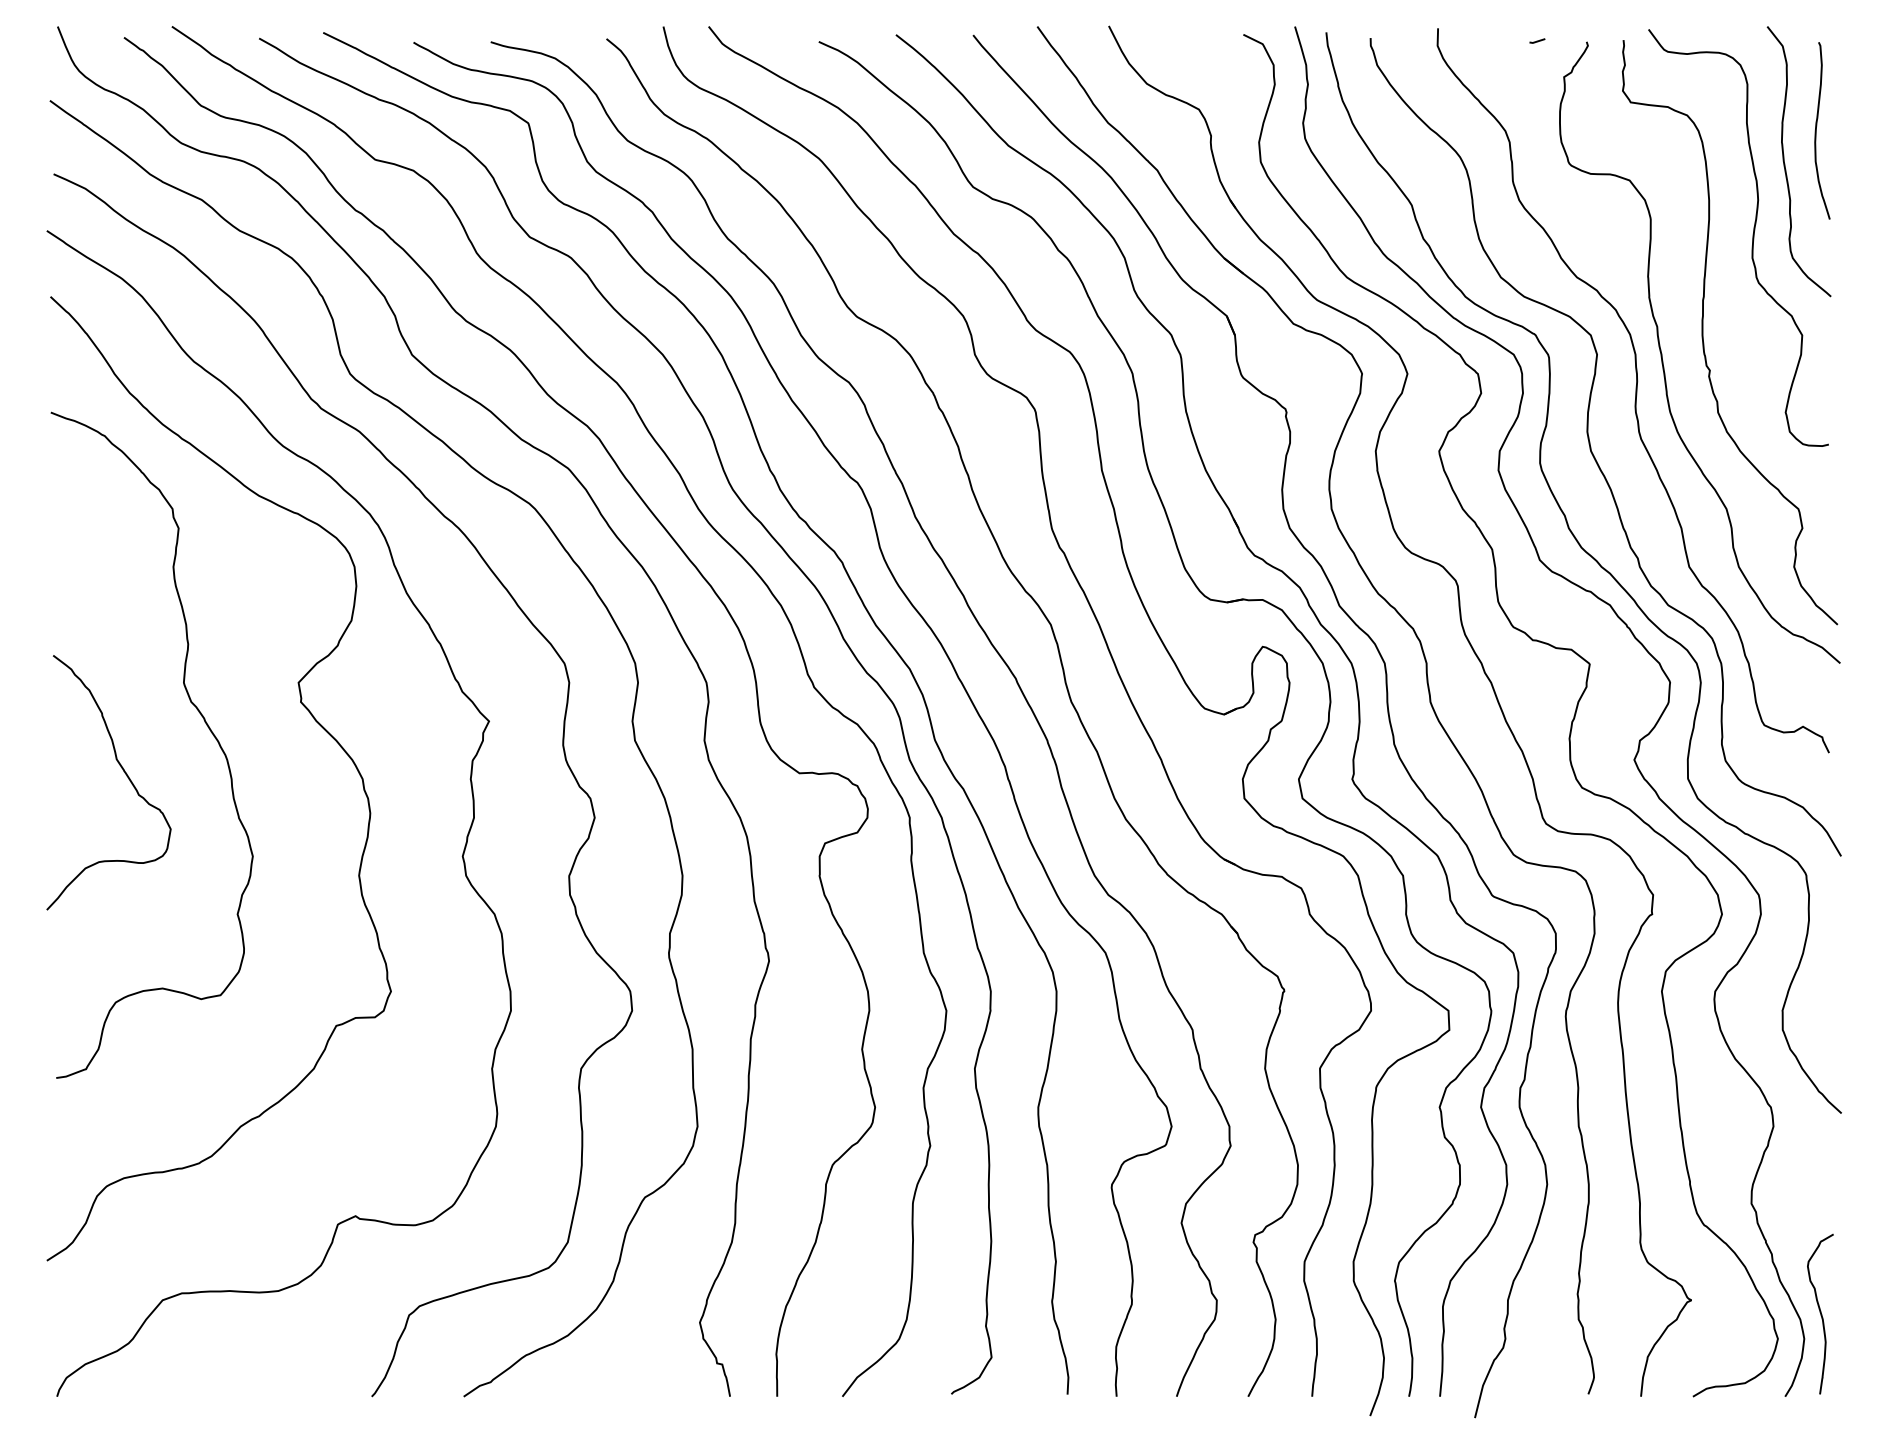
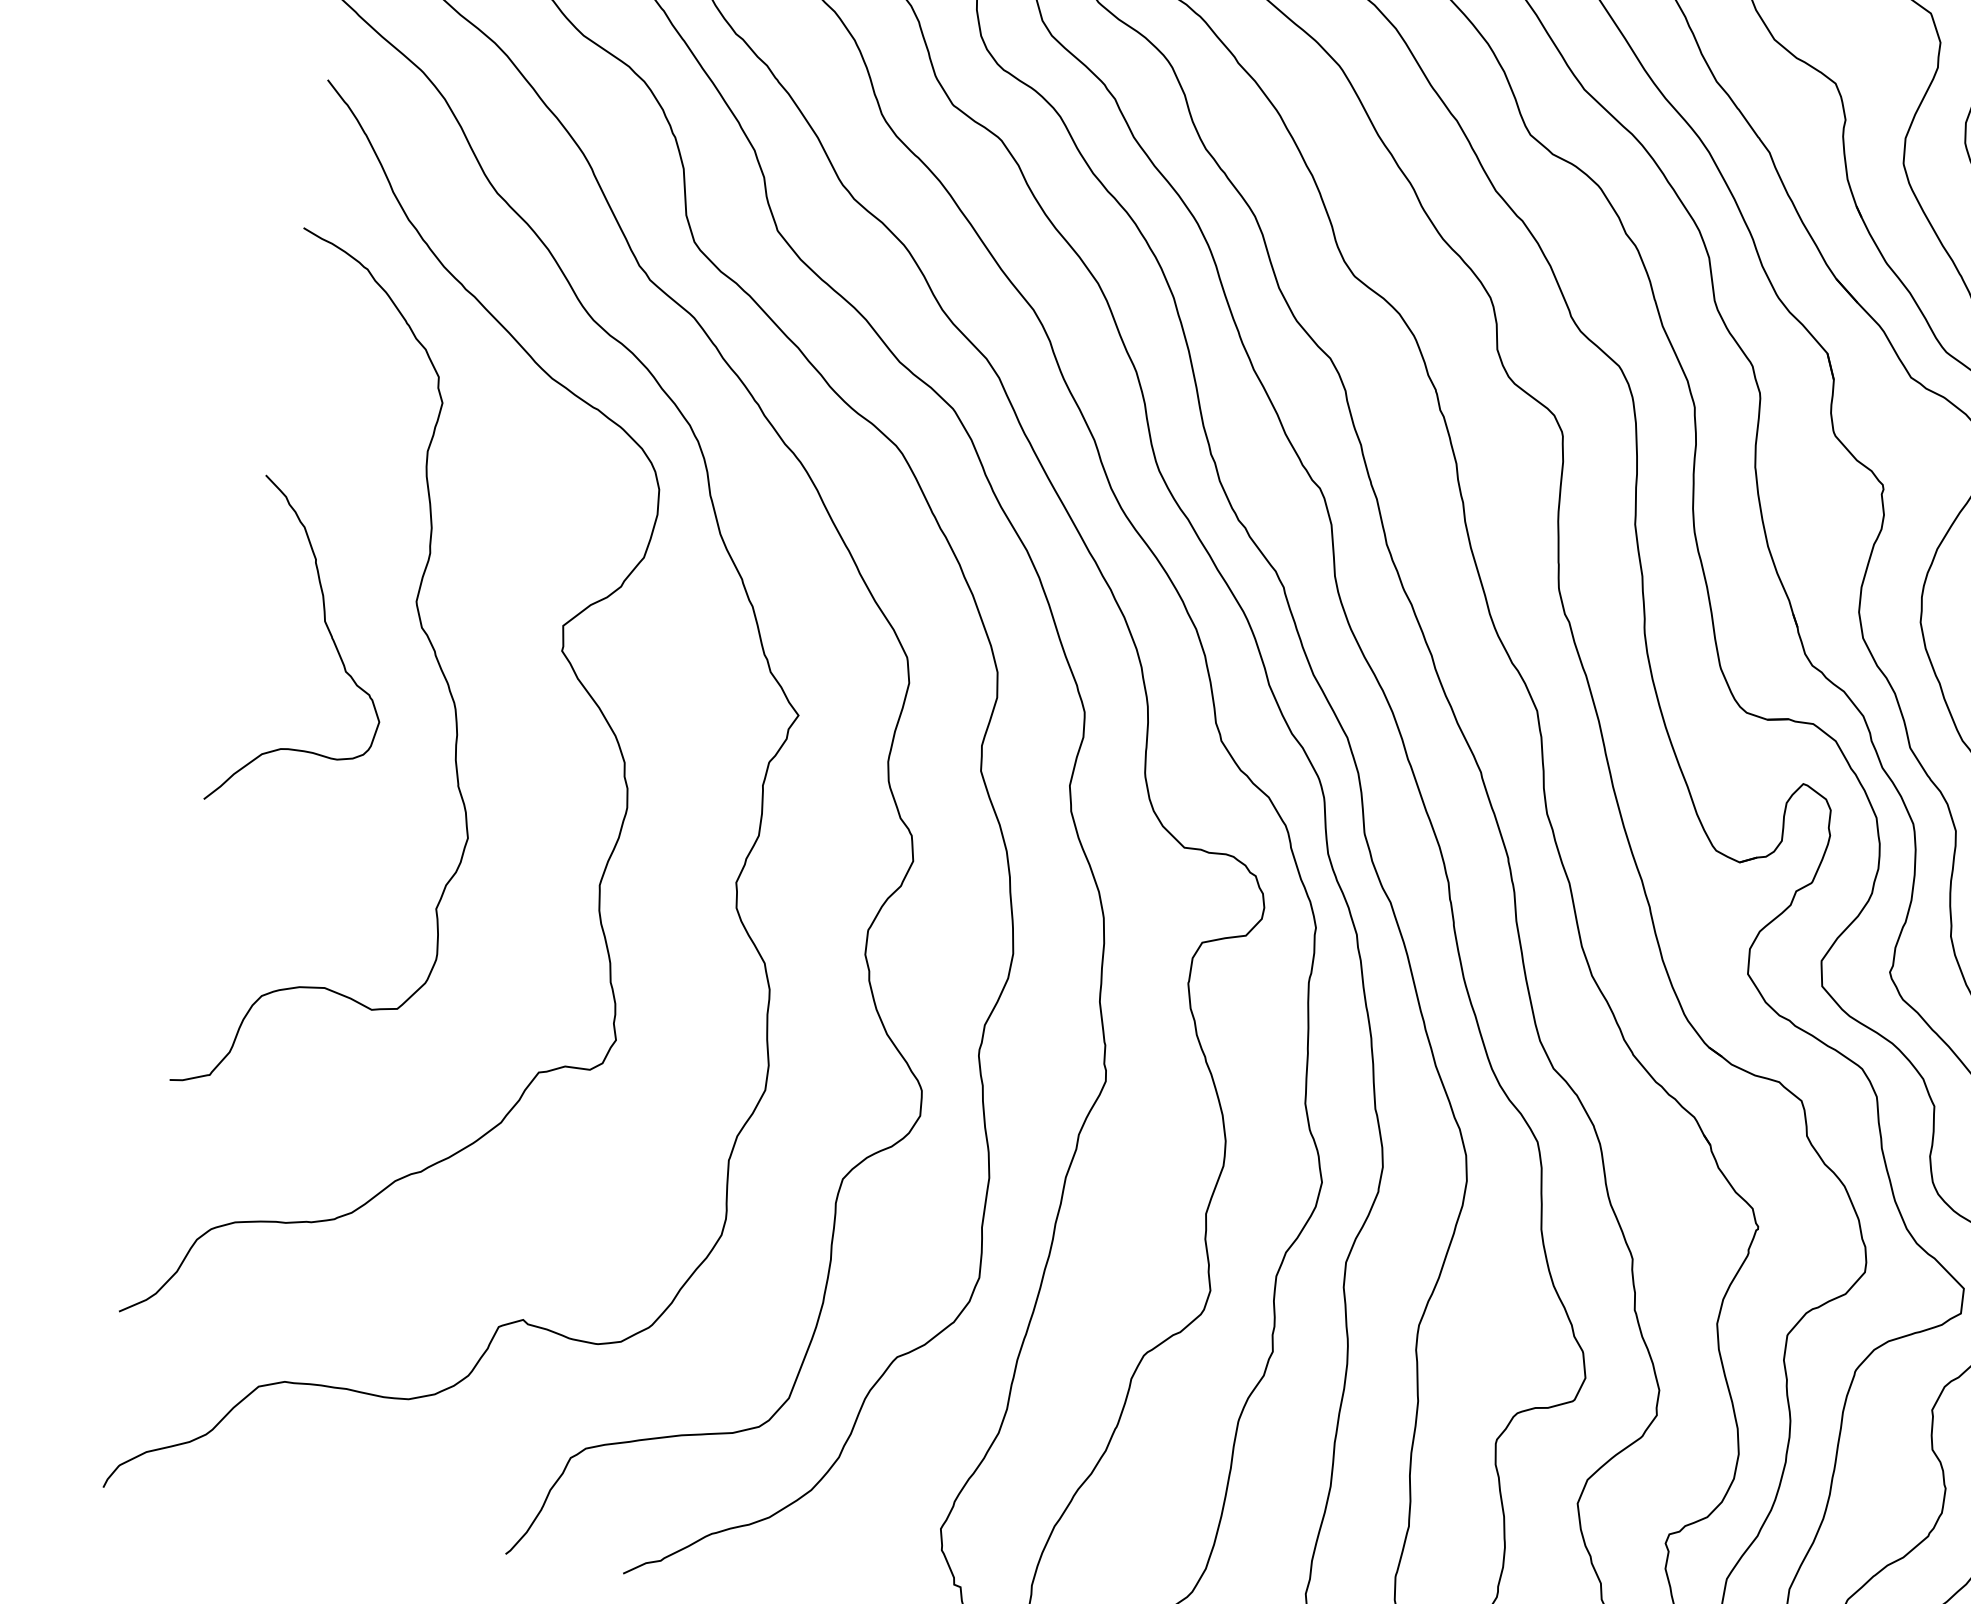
curve: (124, 773) -> (331, 641), moved

